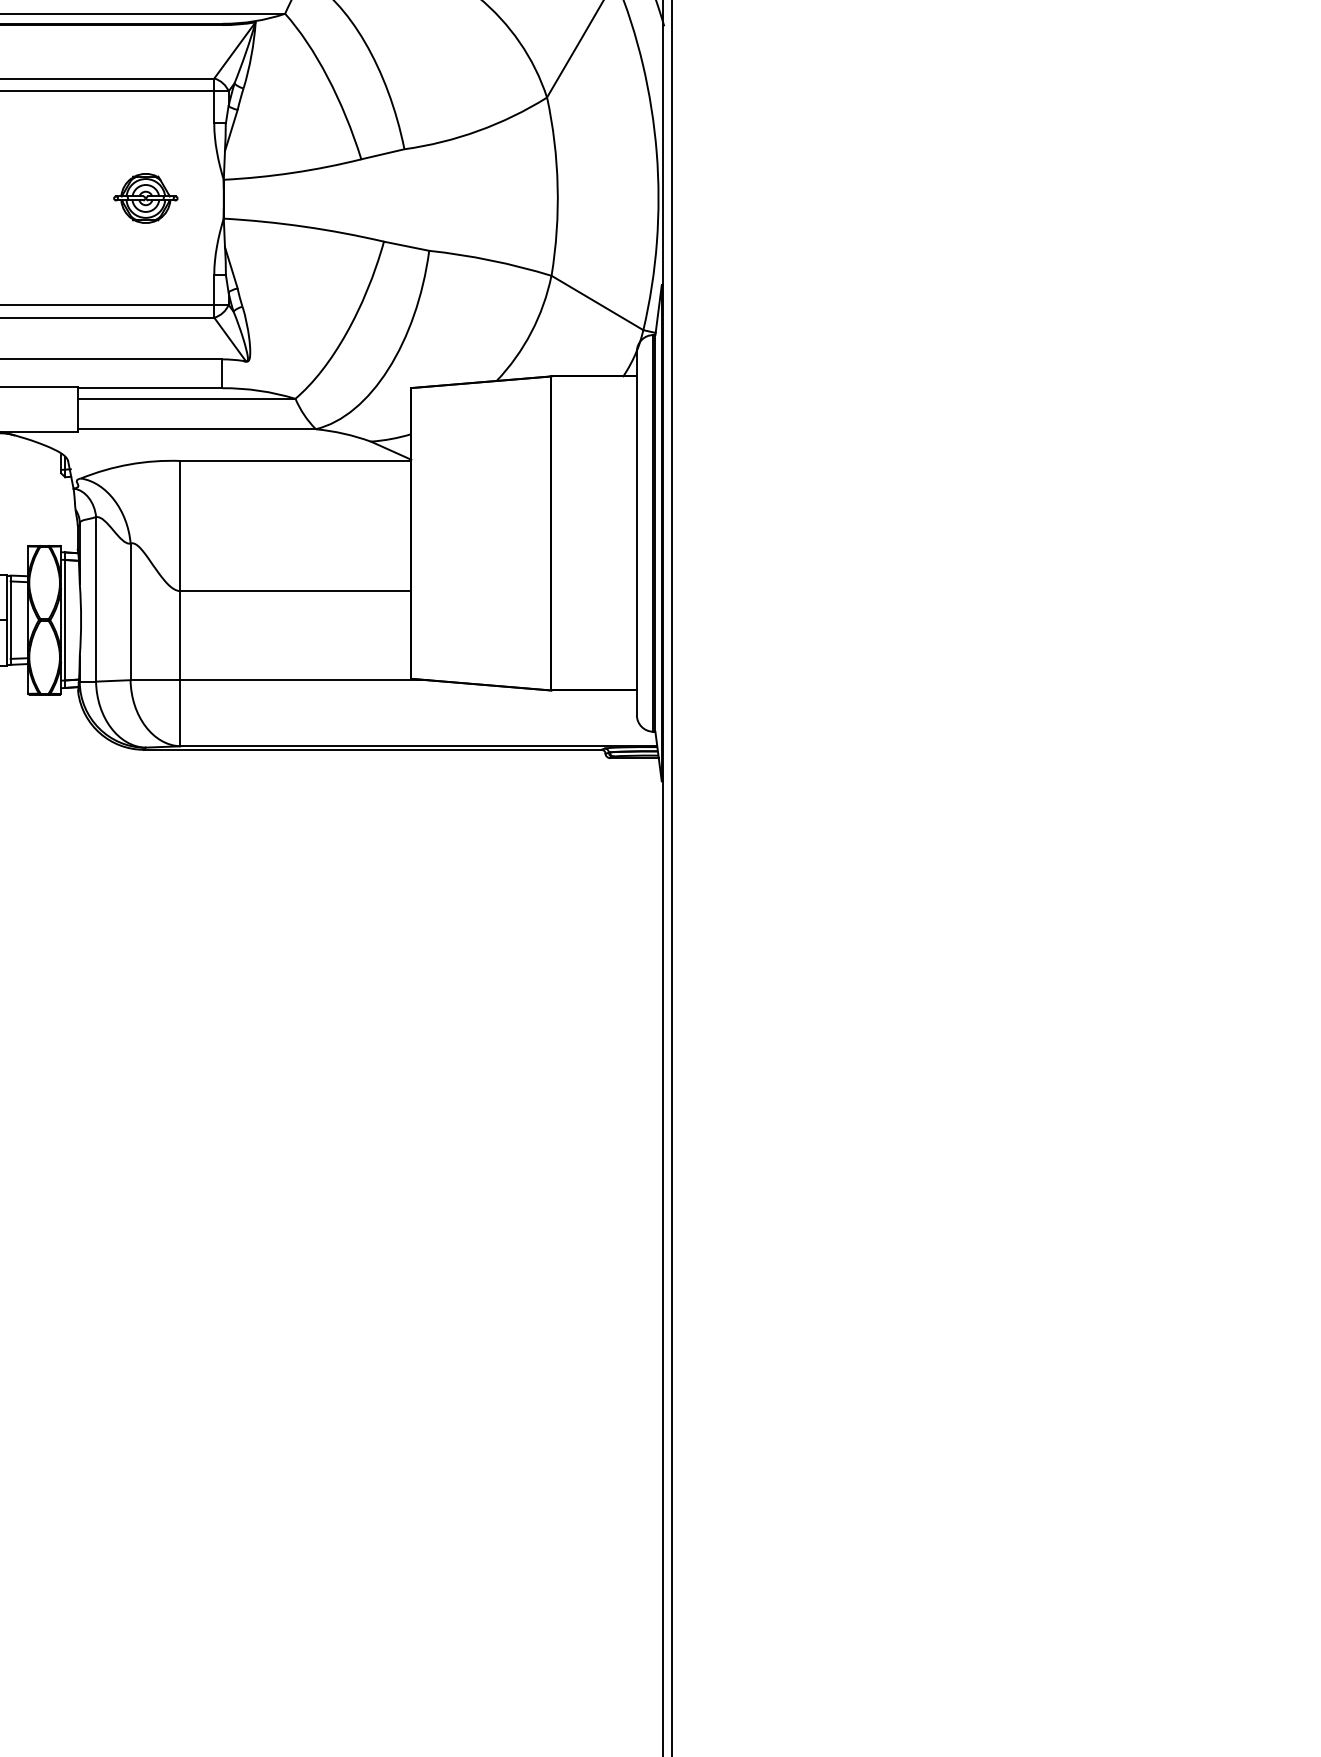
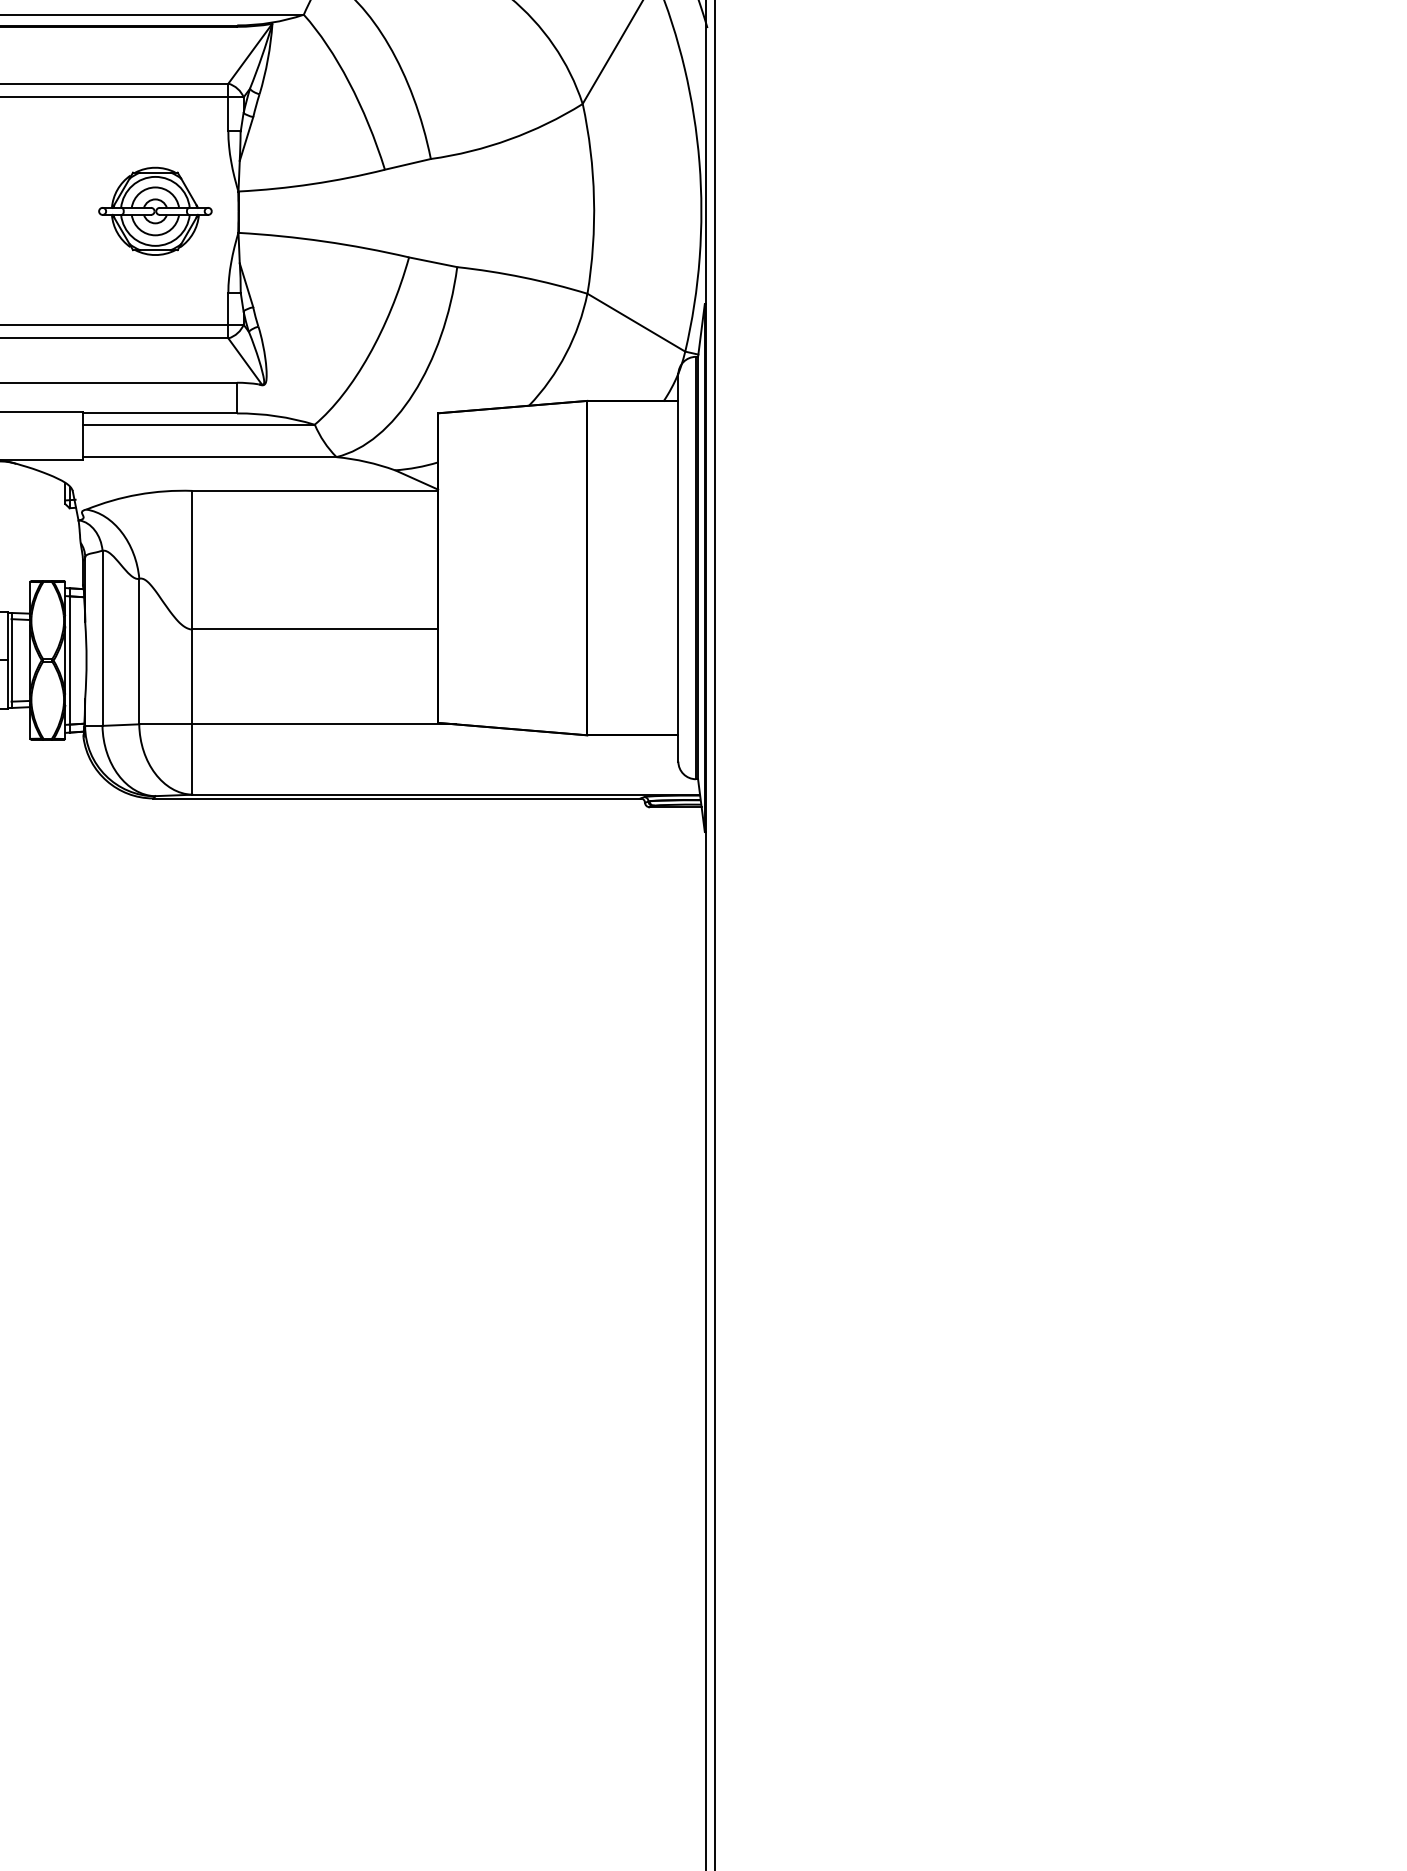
part: (145, 198) -> (155, 211), size x1.67

